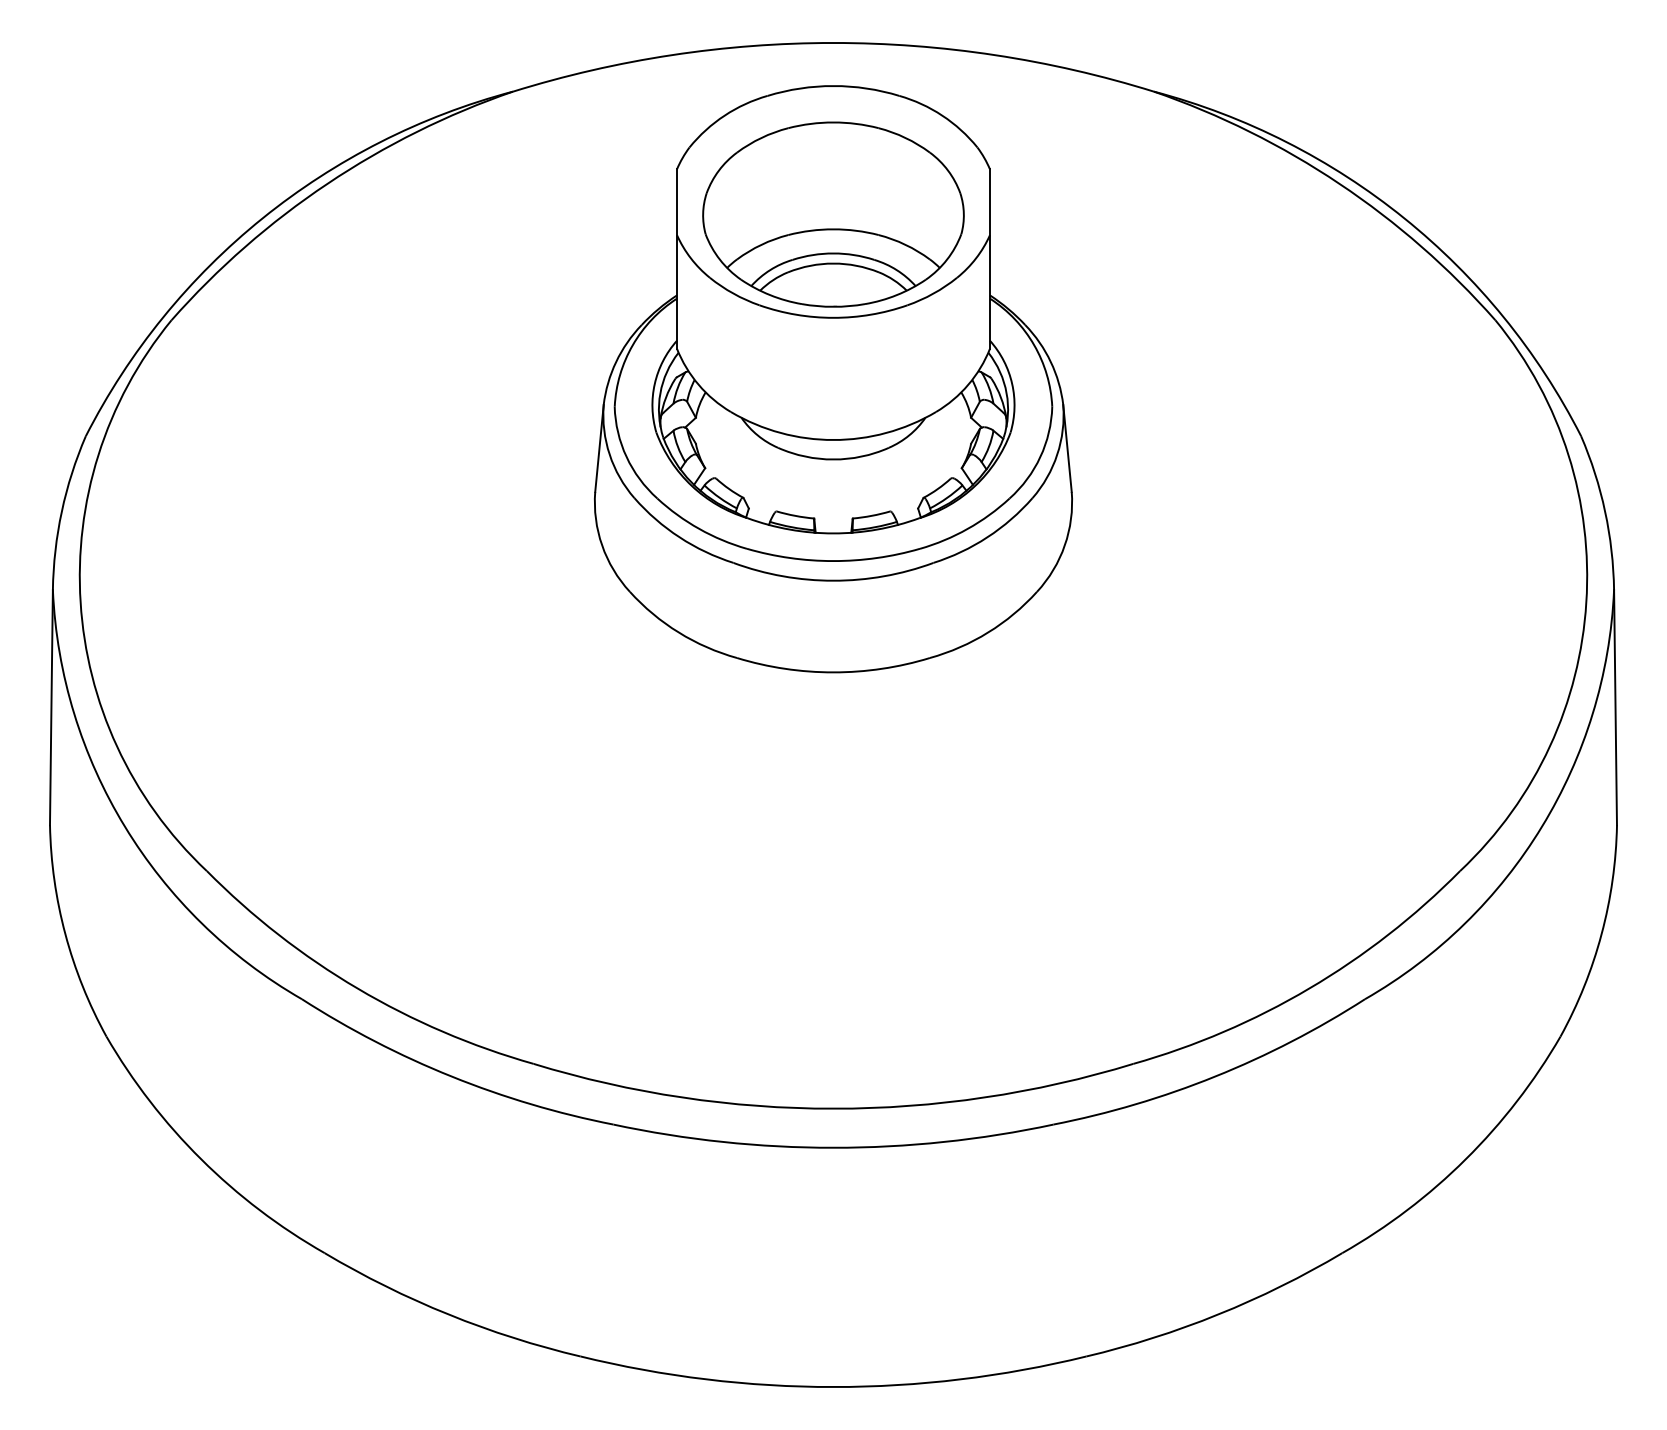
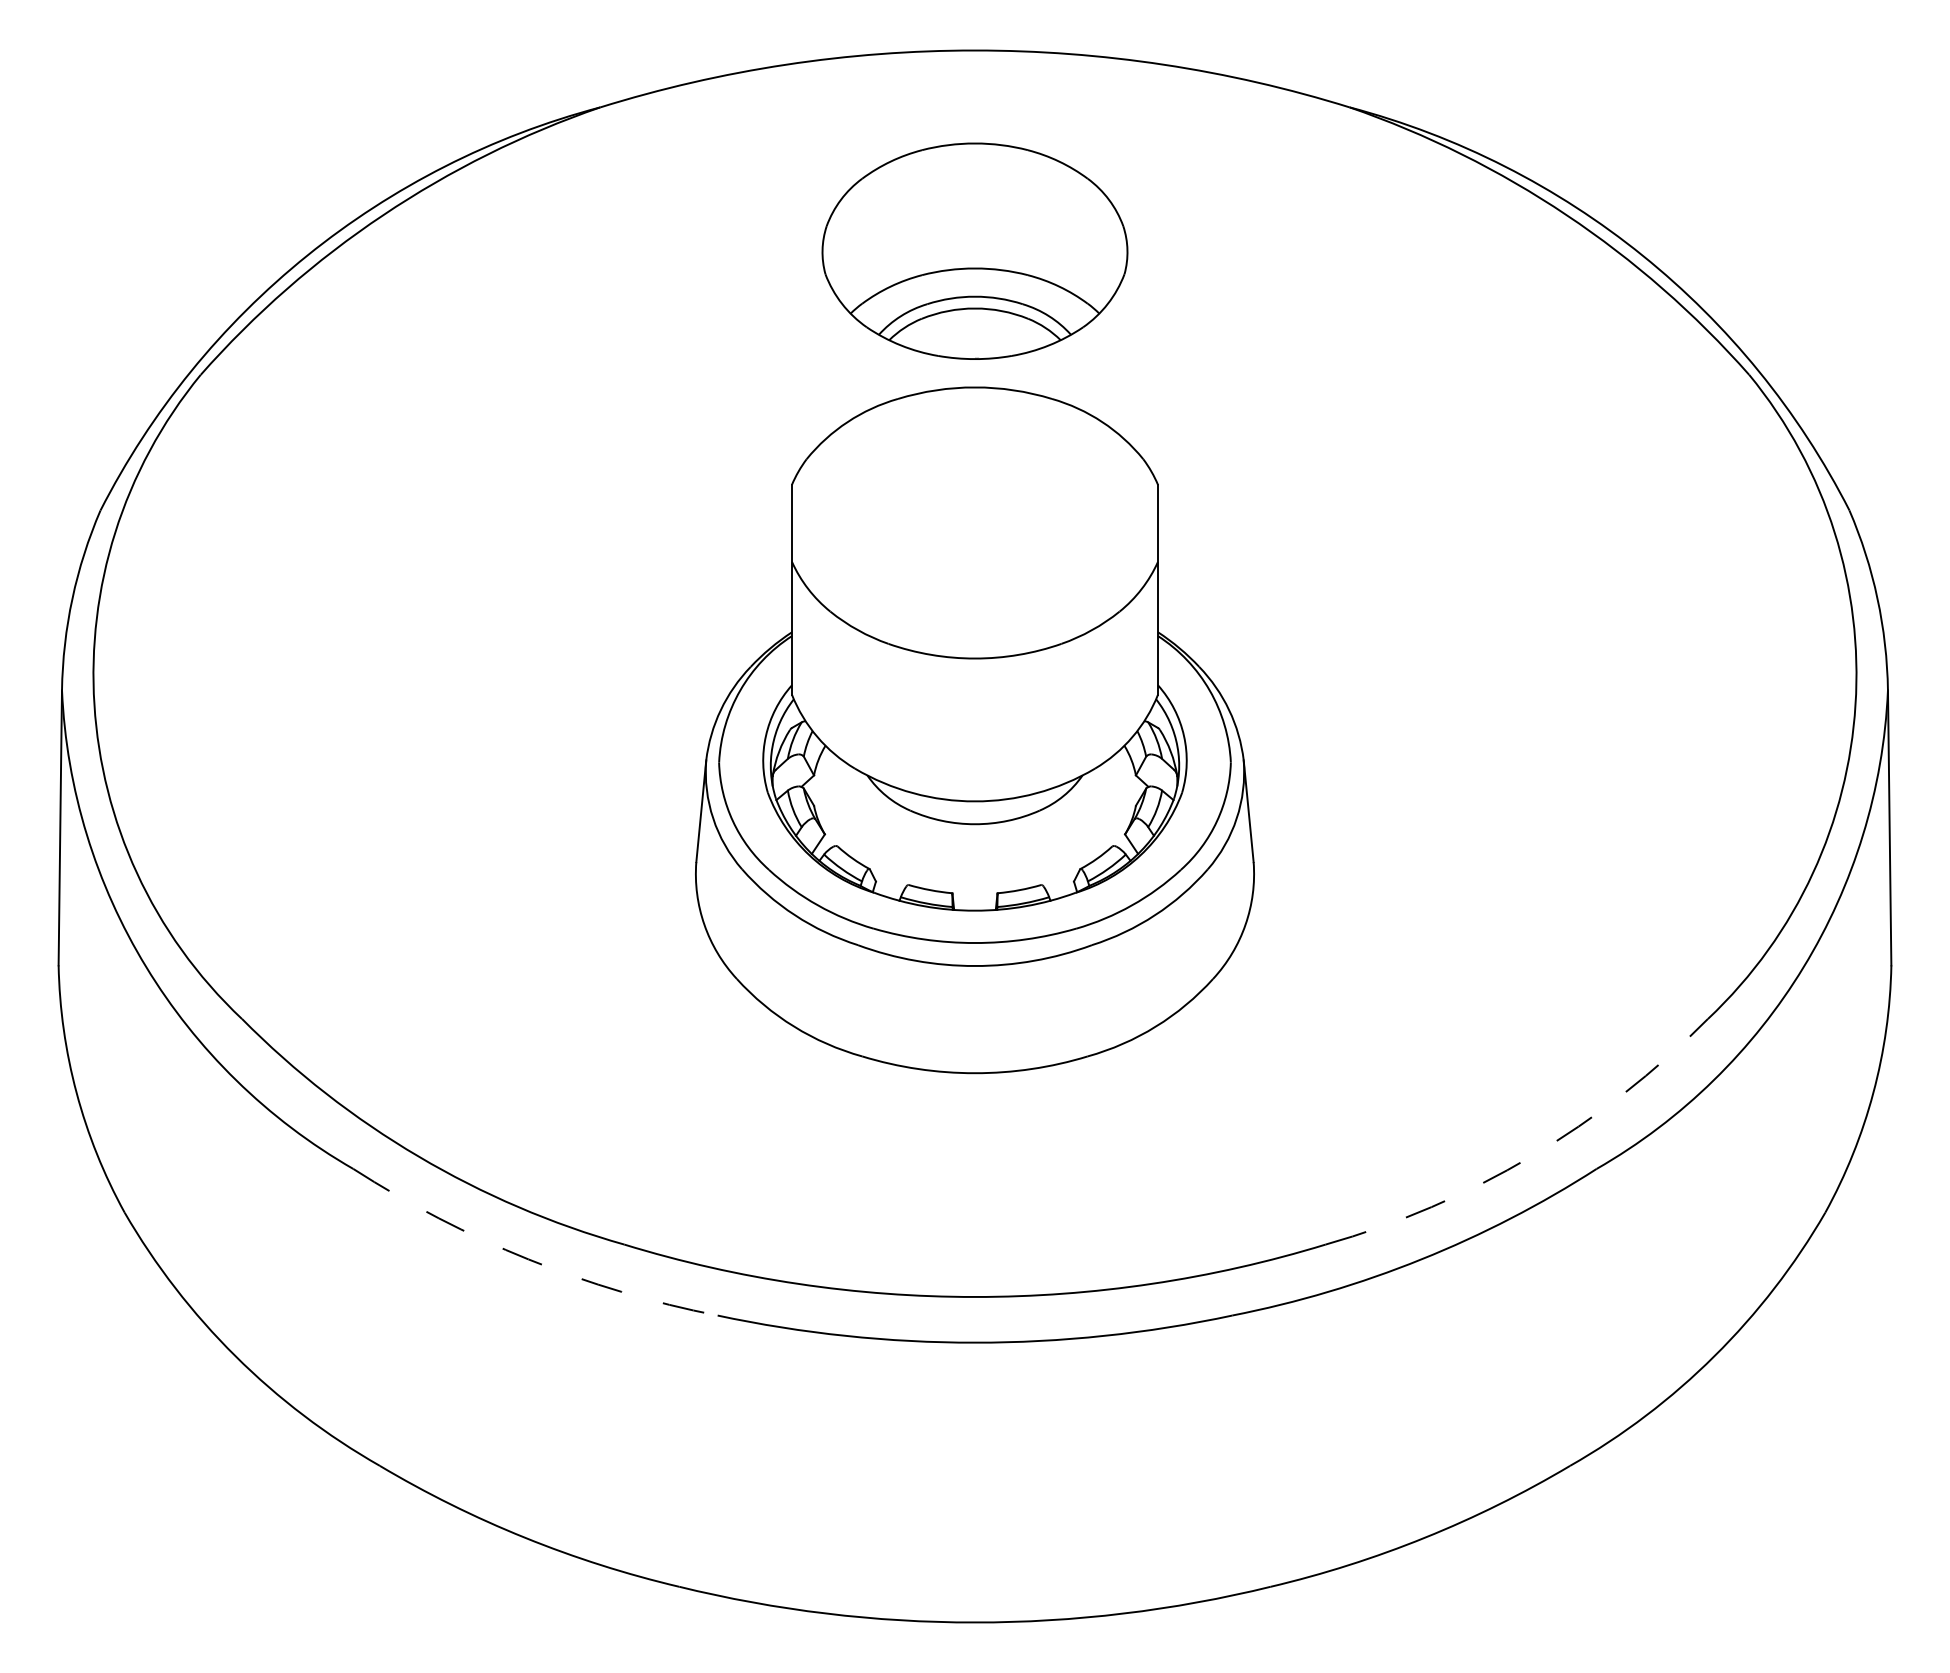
part: (833, 379) -> (975, 730), moved
arc: (1309, 988) -> (1531, 1156), solid -> dashed
arc: (451, 1076) -> (528, 1259), solid -> dashed

